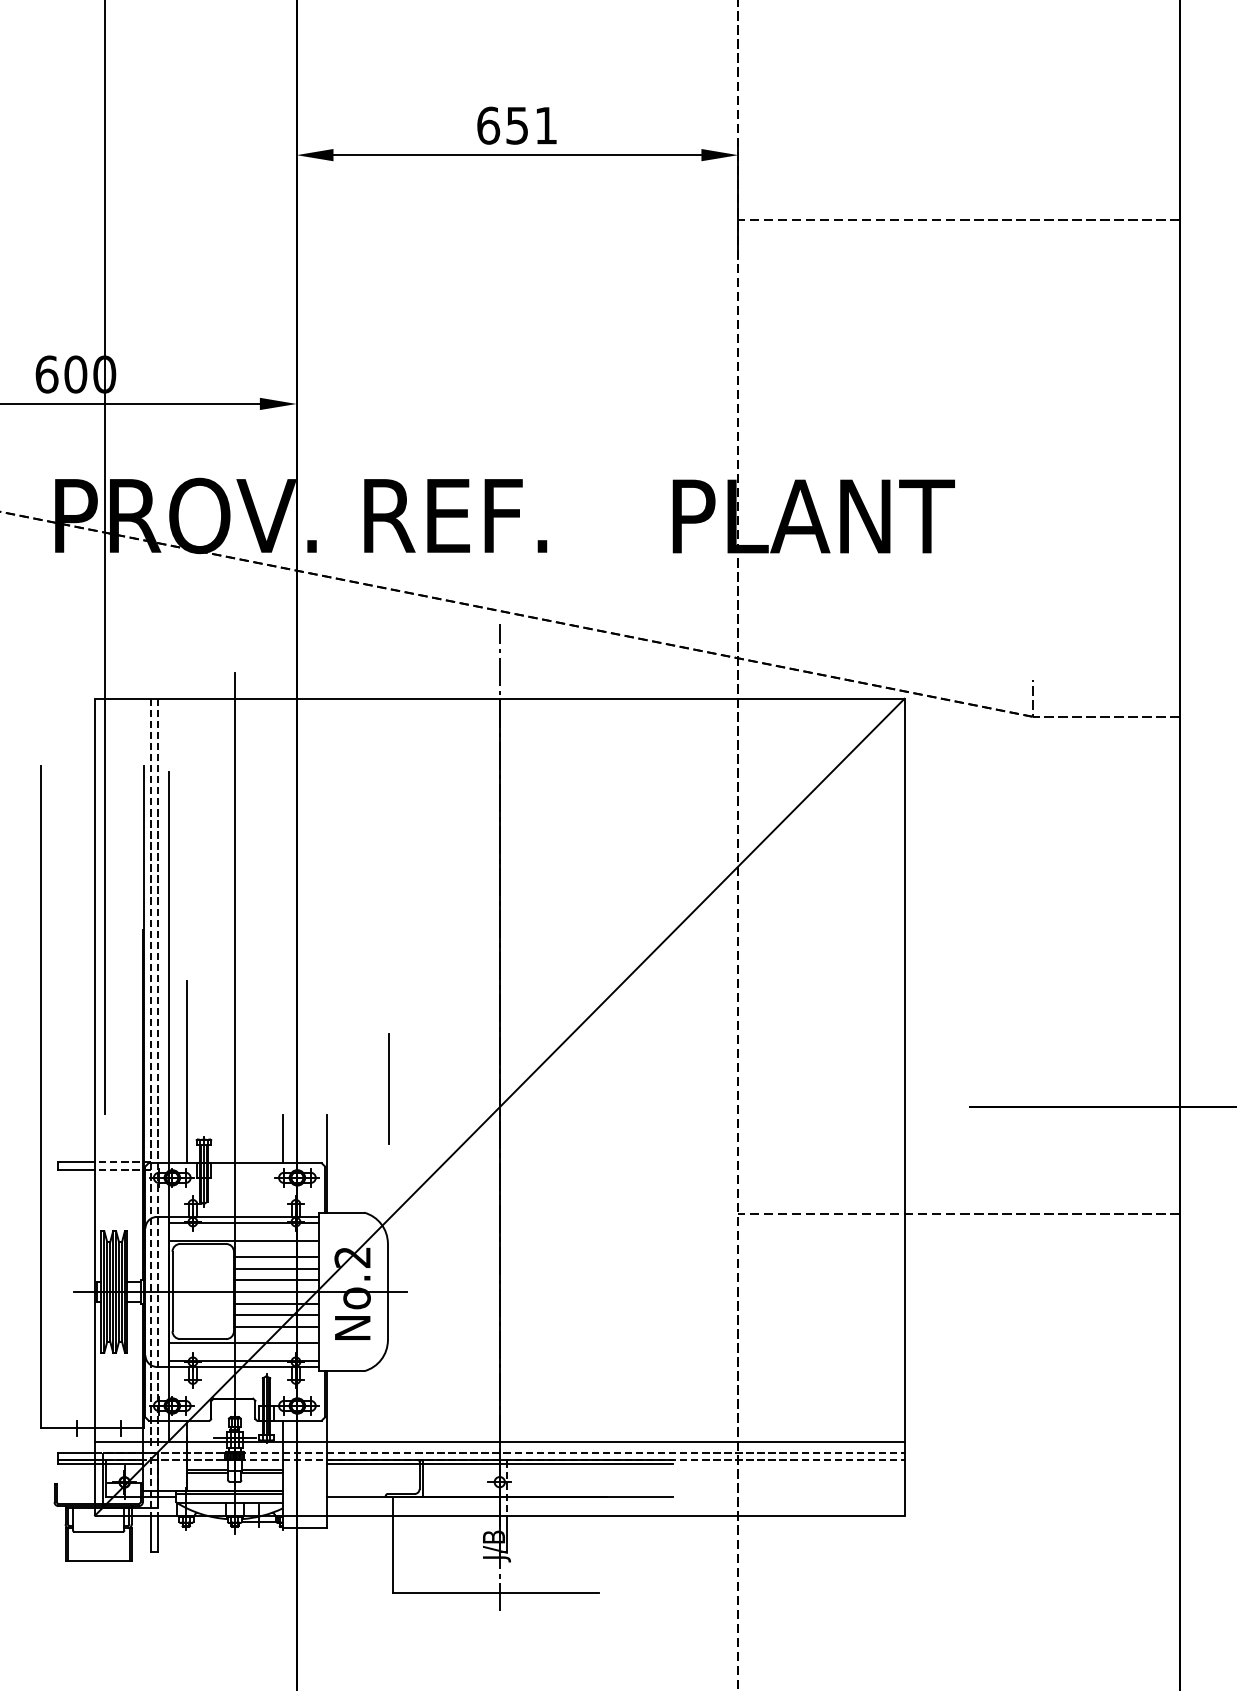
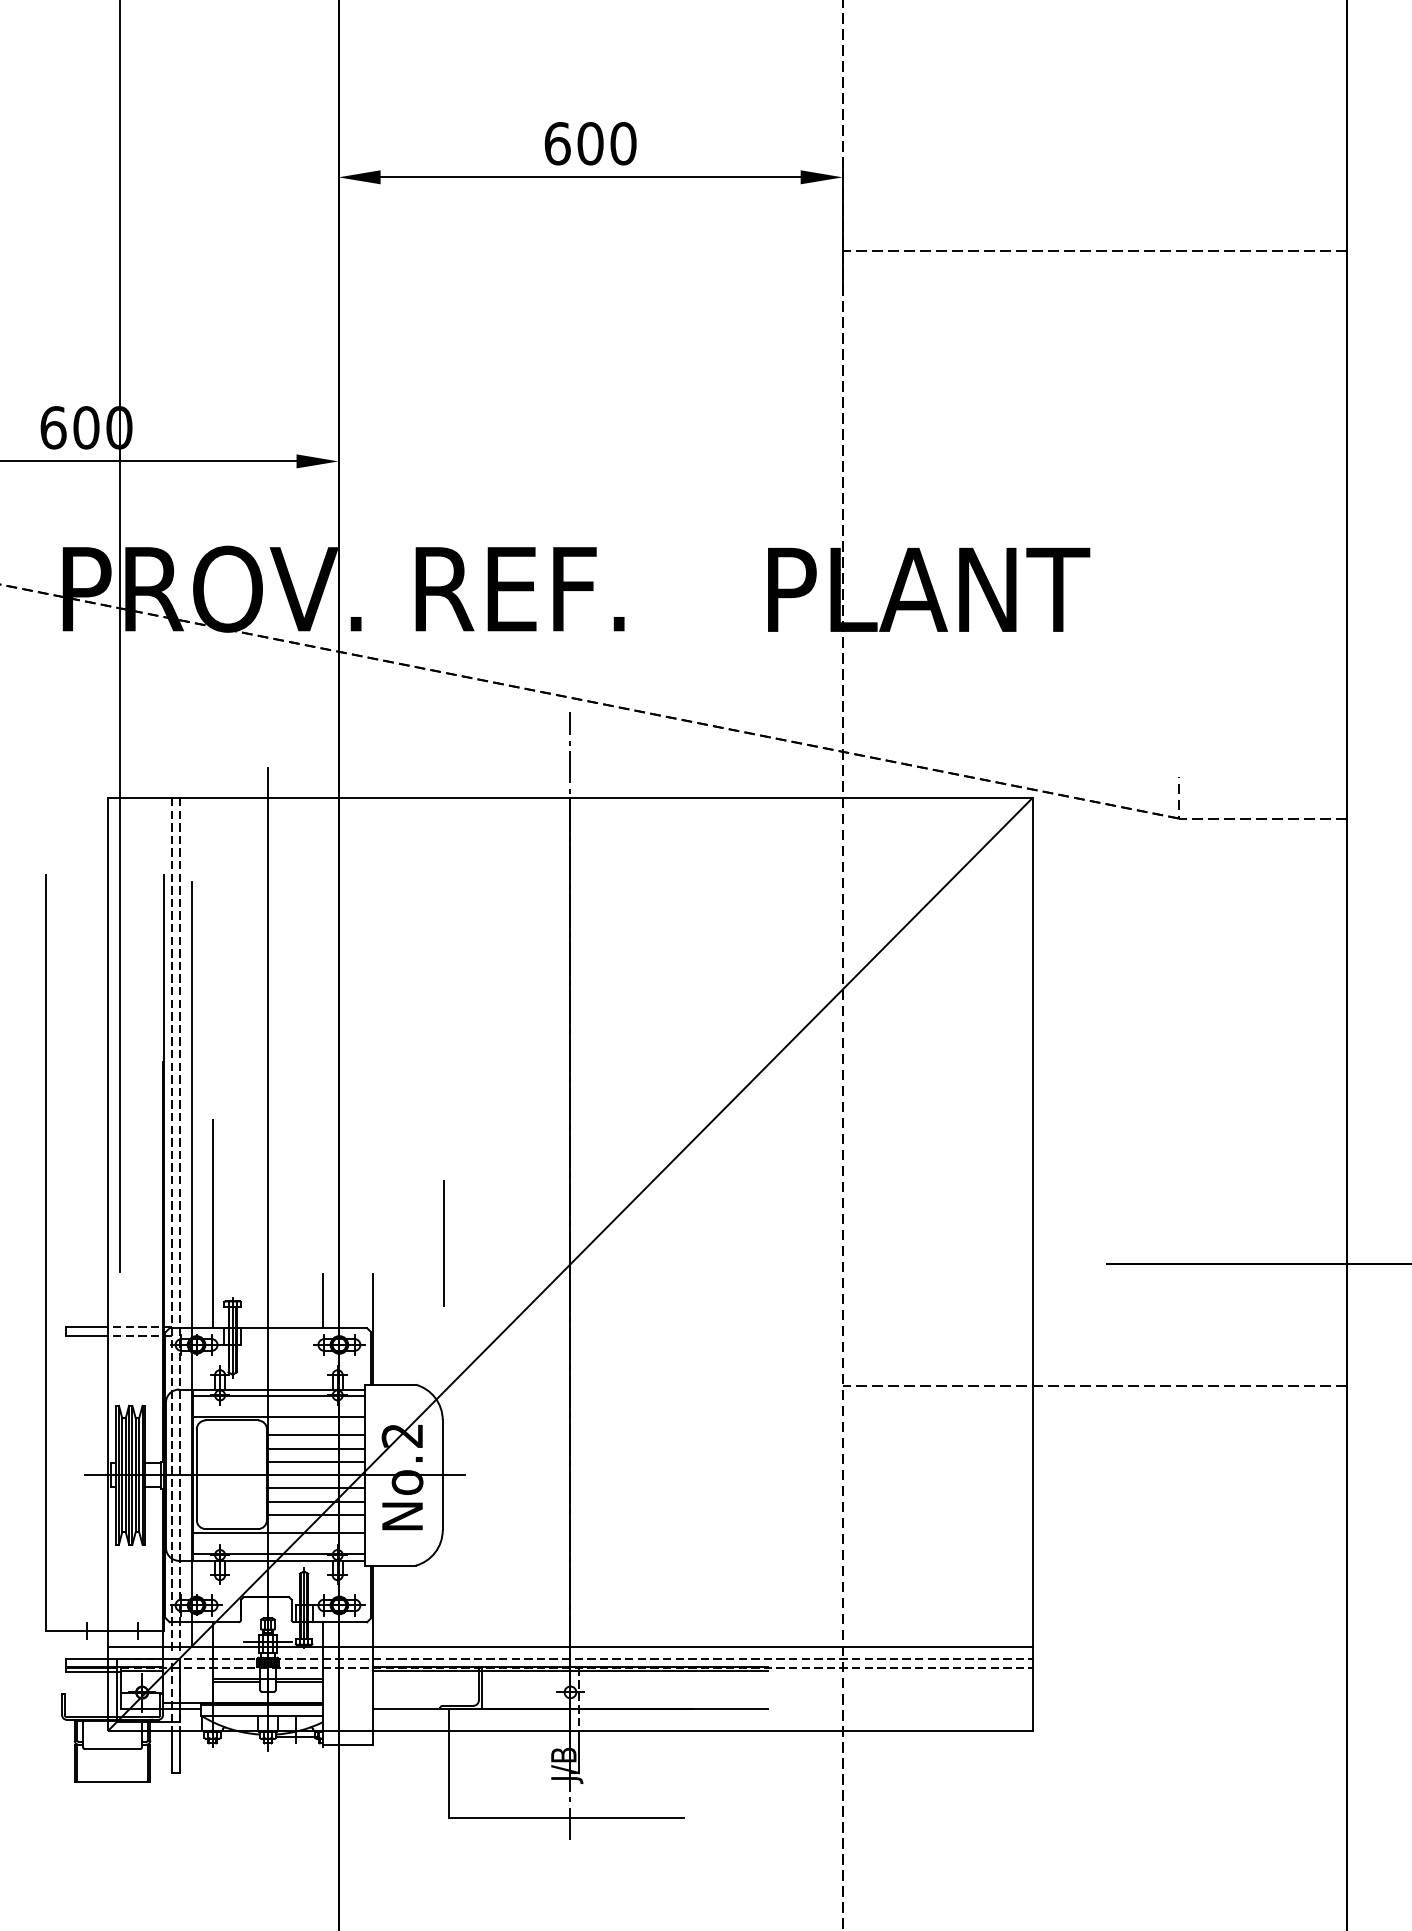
text: (531, 125) -> (606, 143), 651 -> 600

